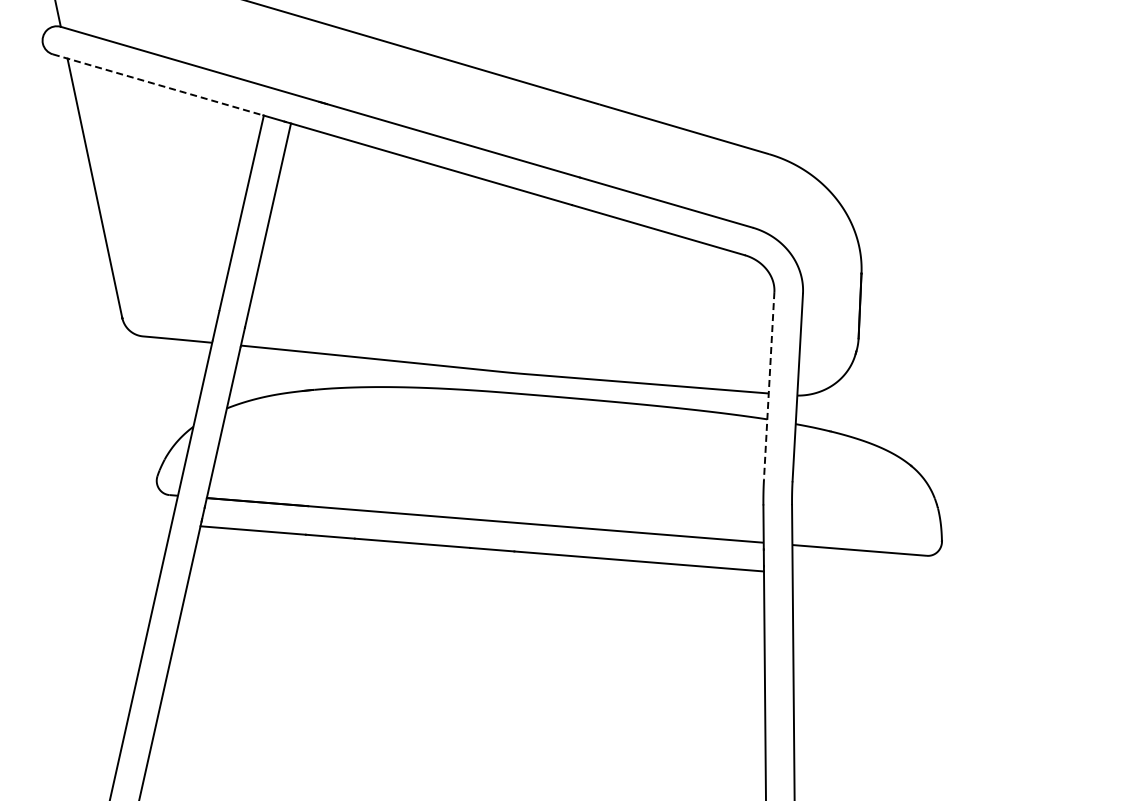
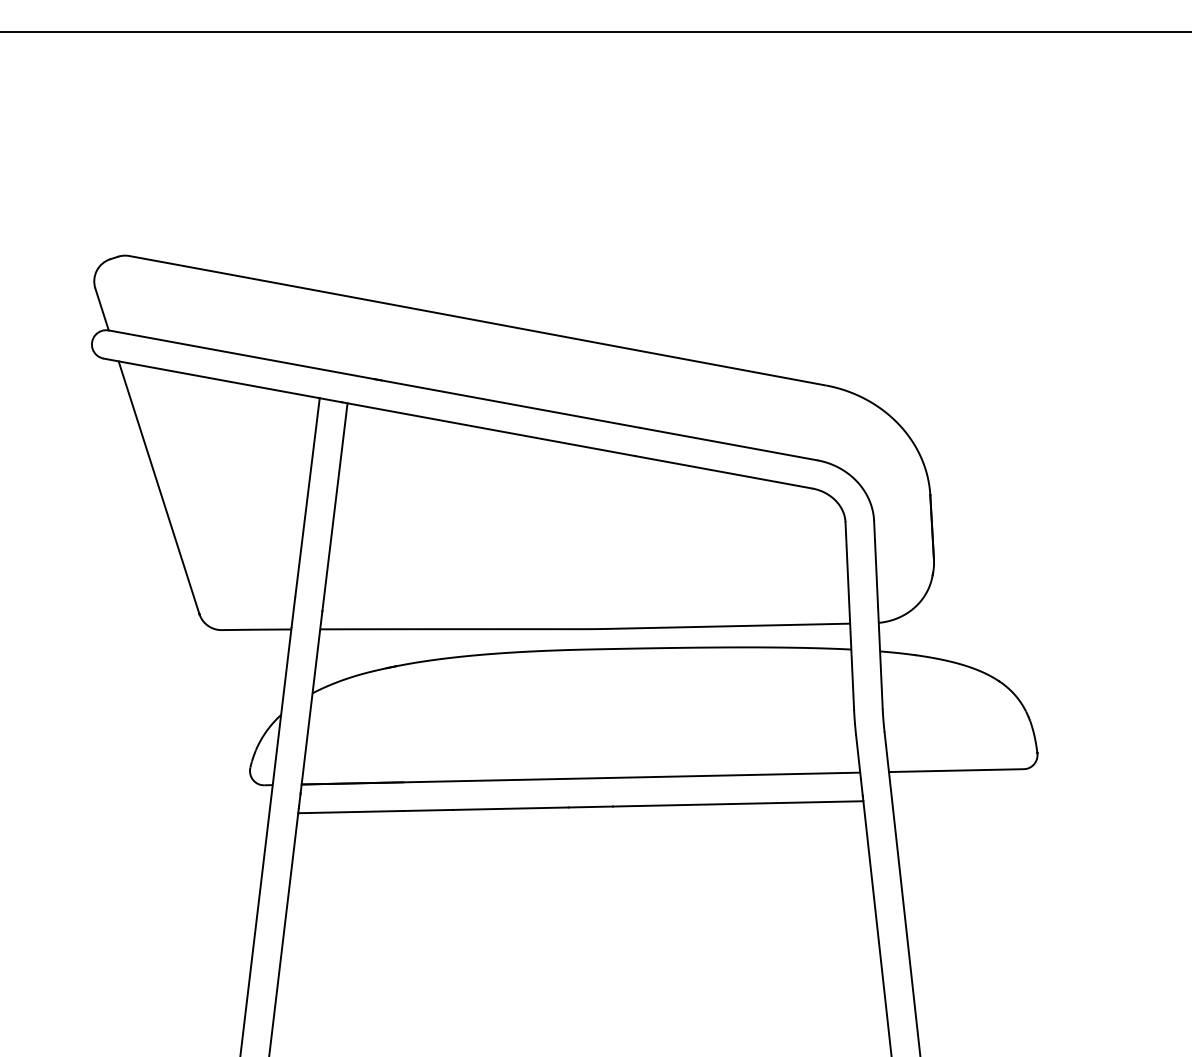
line: (158, 85) -> (211, 378), dashed -> solid
line: (768, 386) -> (849, 616), dashed -> solid

